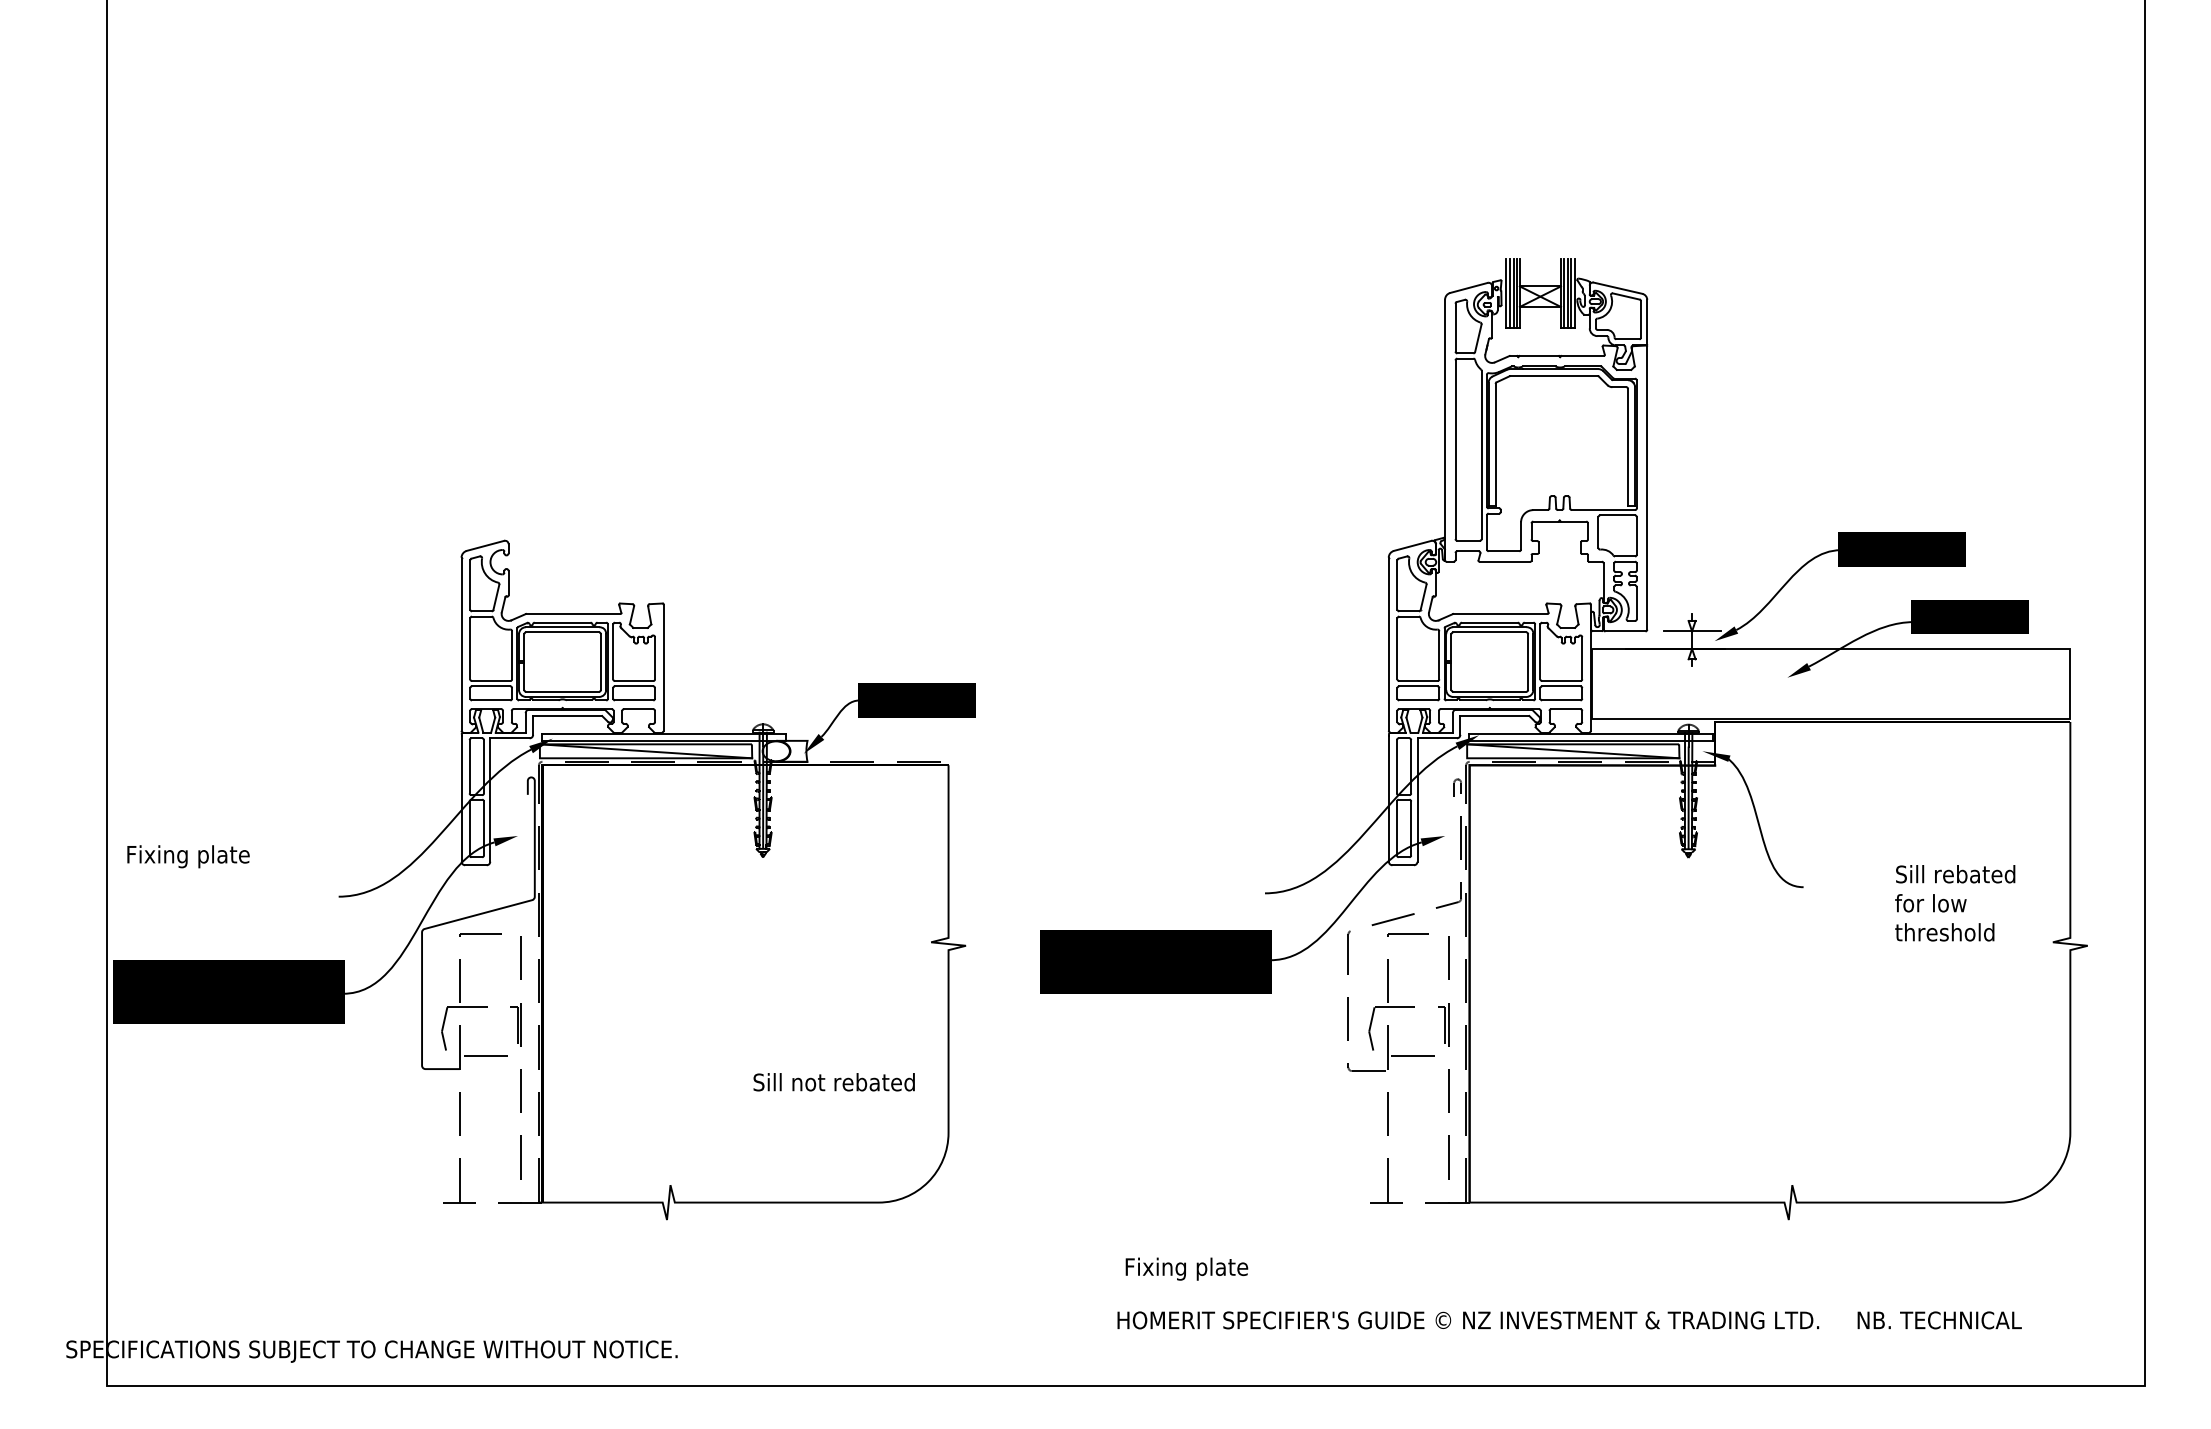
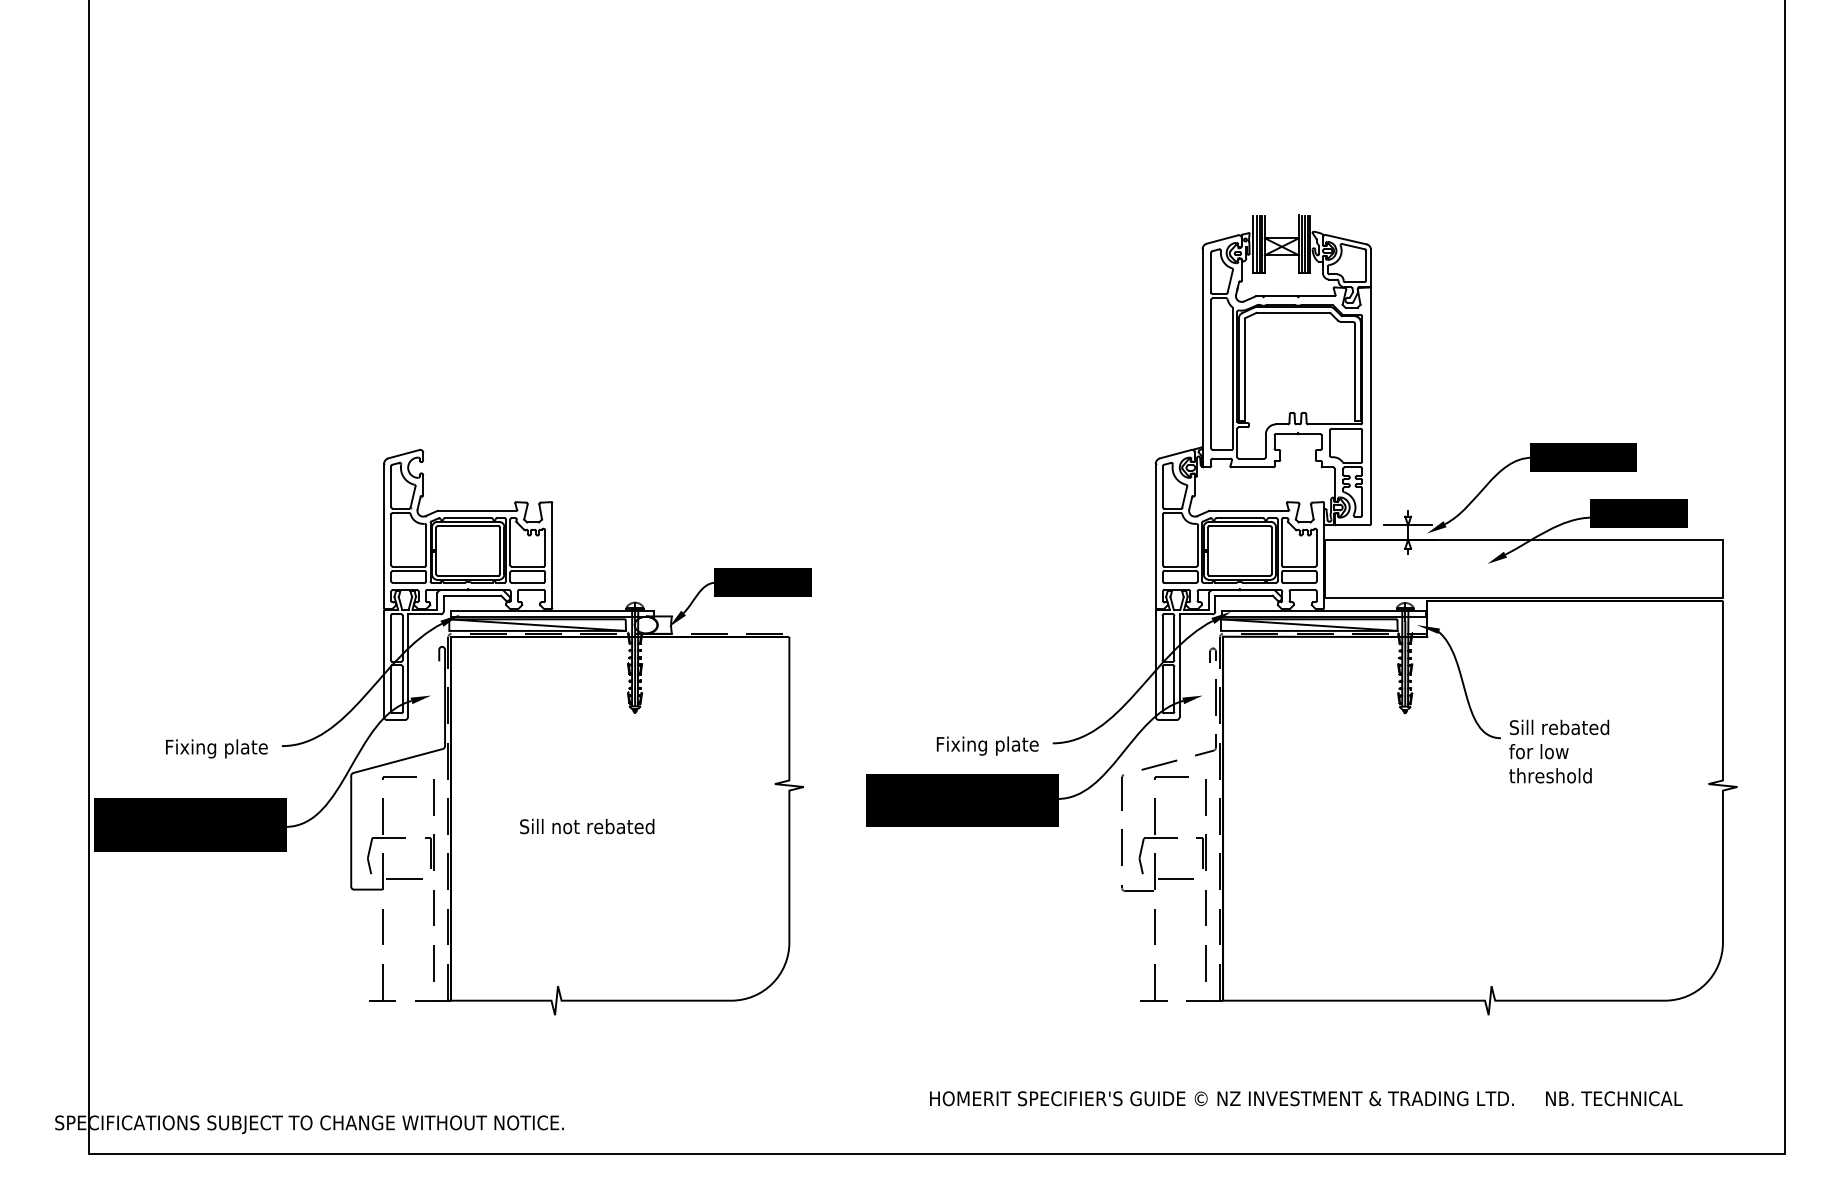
text: (188, 856) -> (216, 748), moved
text: (1955, 903) -> (1559, 751), moved
text: (834, 1082) -> (587, 826), moved
text: (1186, 1268) -> (987, 745), moved

